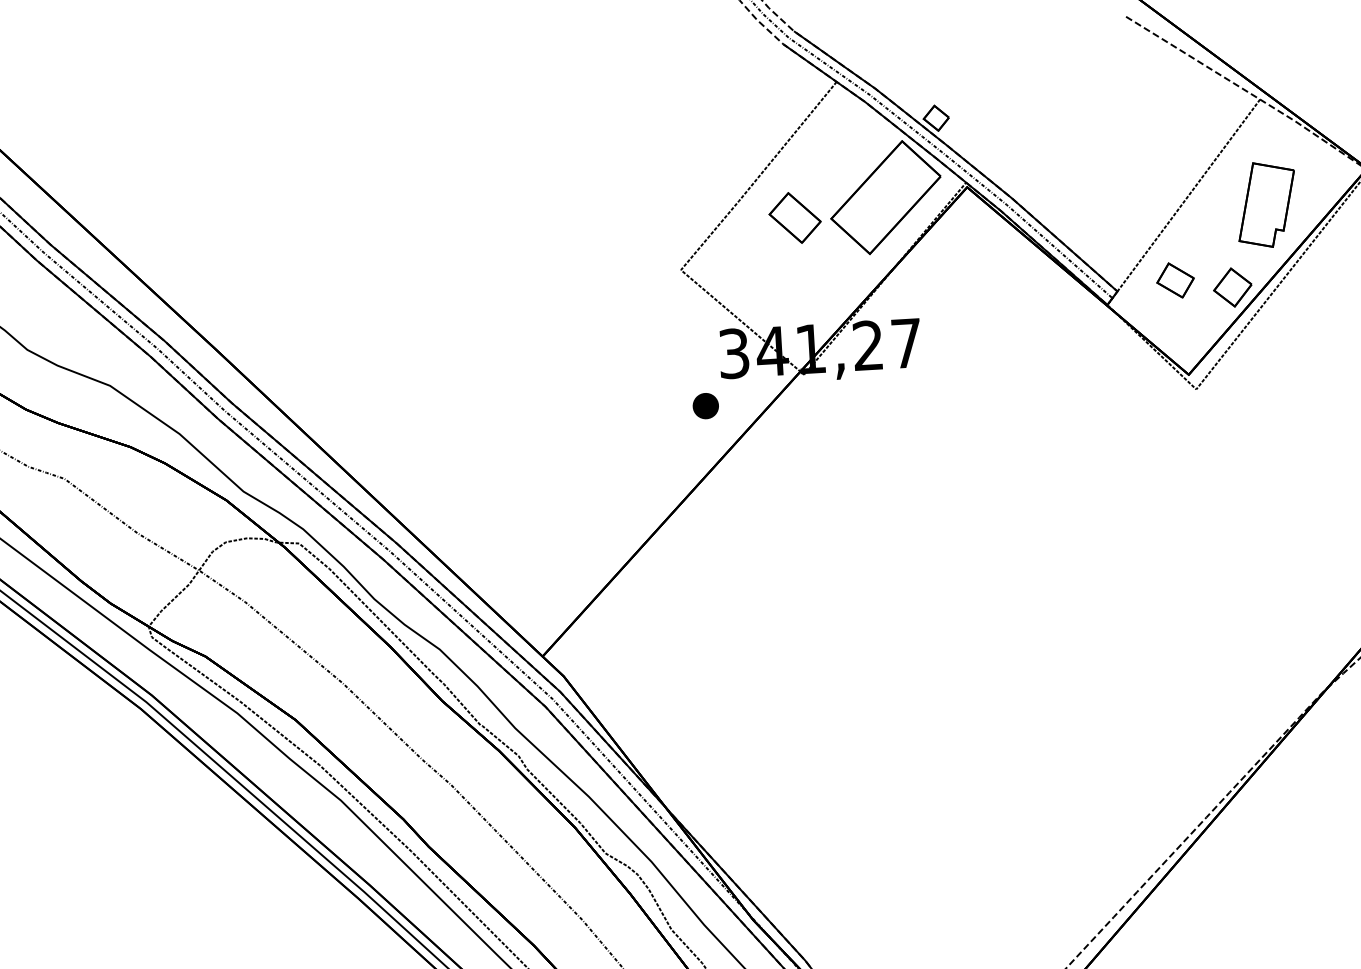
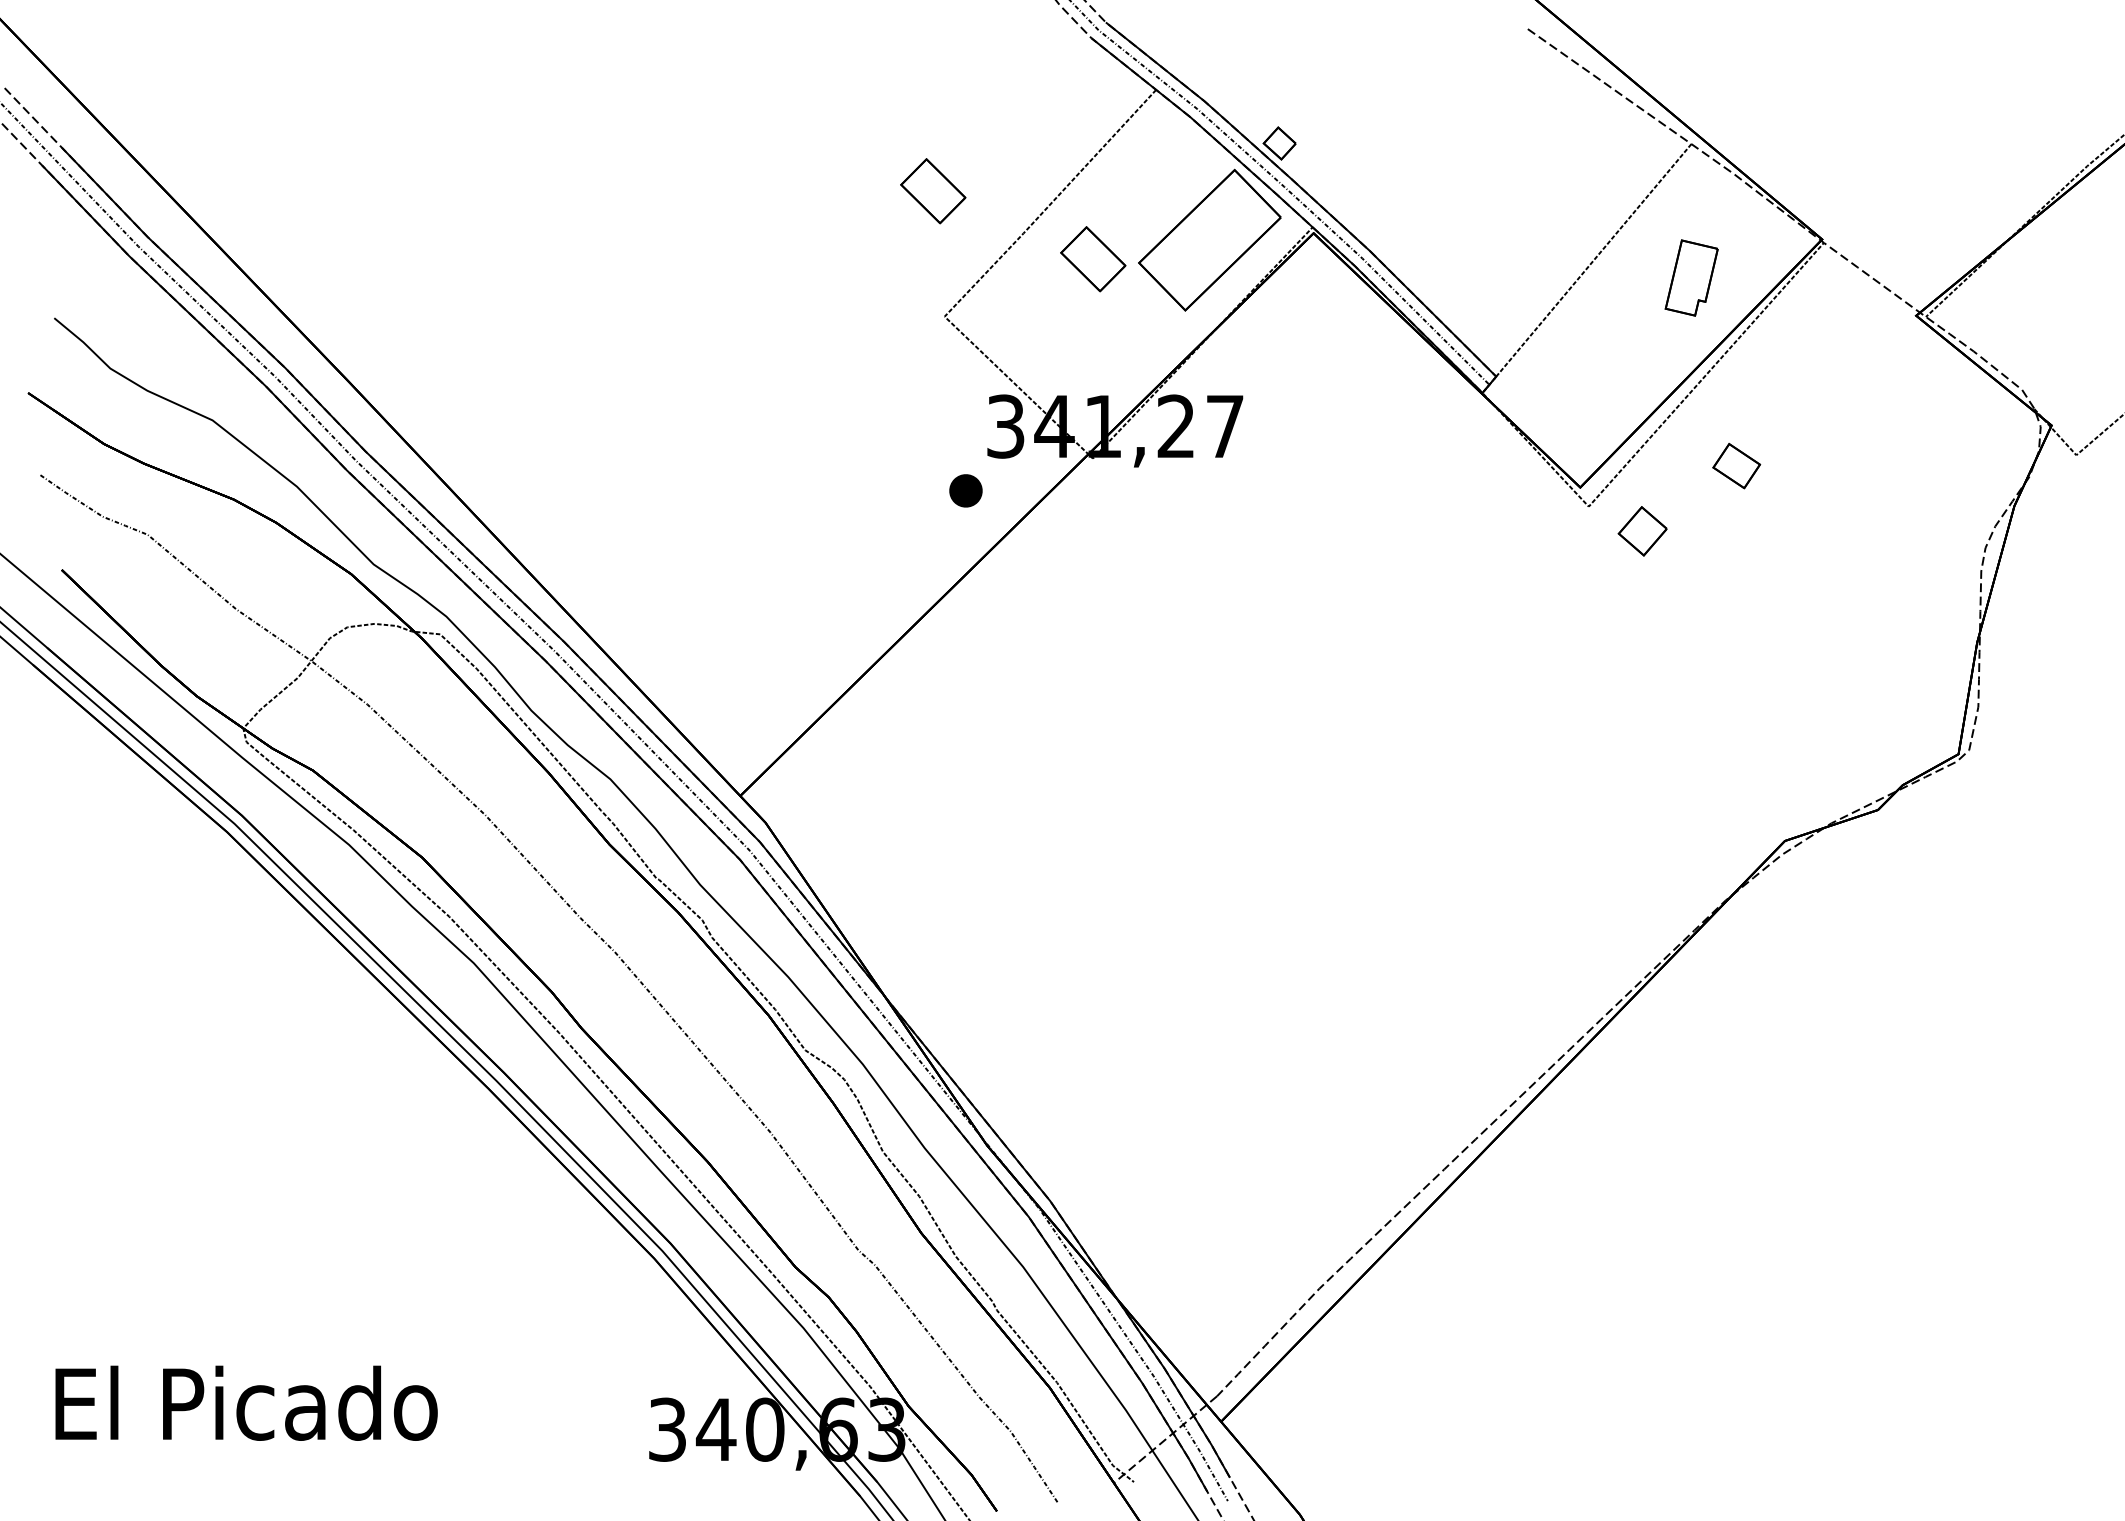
part: (666, 172) -> (933, 191), added
part: (1266, 204) -> (1691, 277), size x0.7
part: (1175, 280) -> (1736, 466), moved
part: (1232, 287) -> (1642, 531), moved

